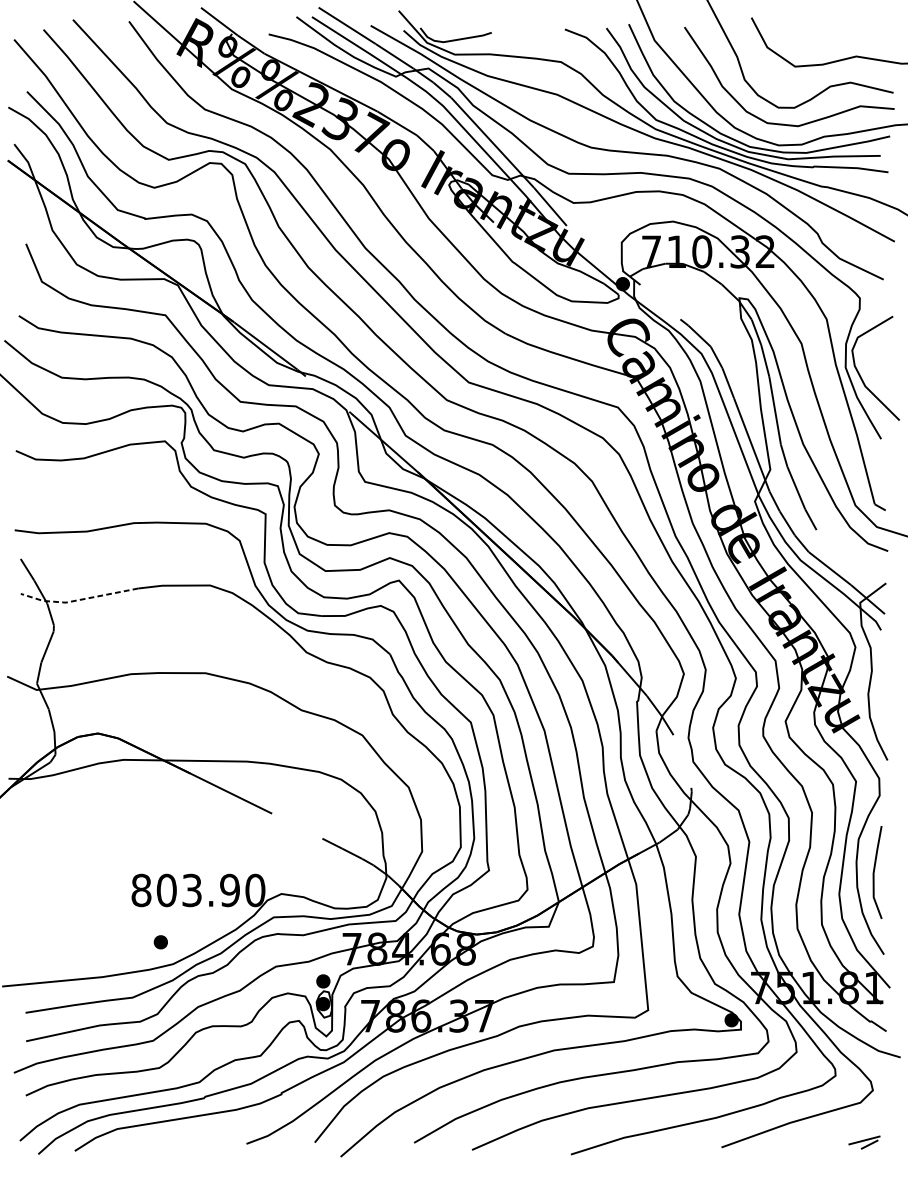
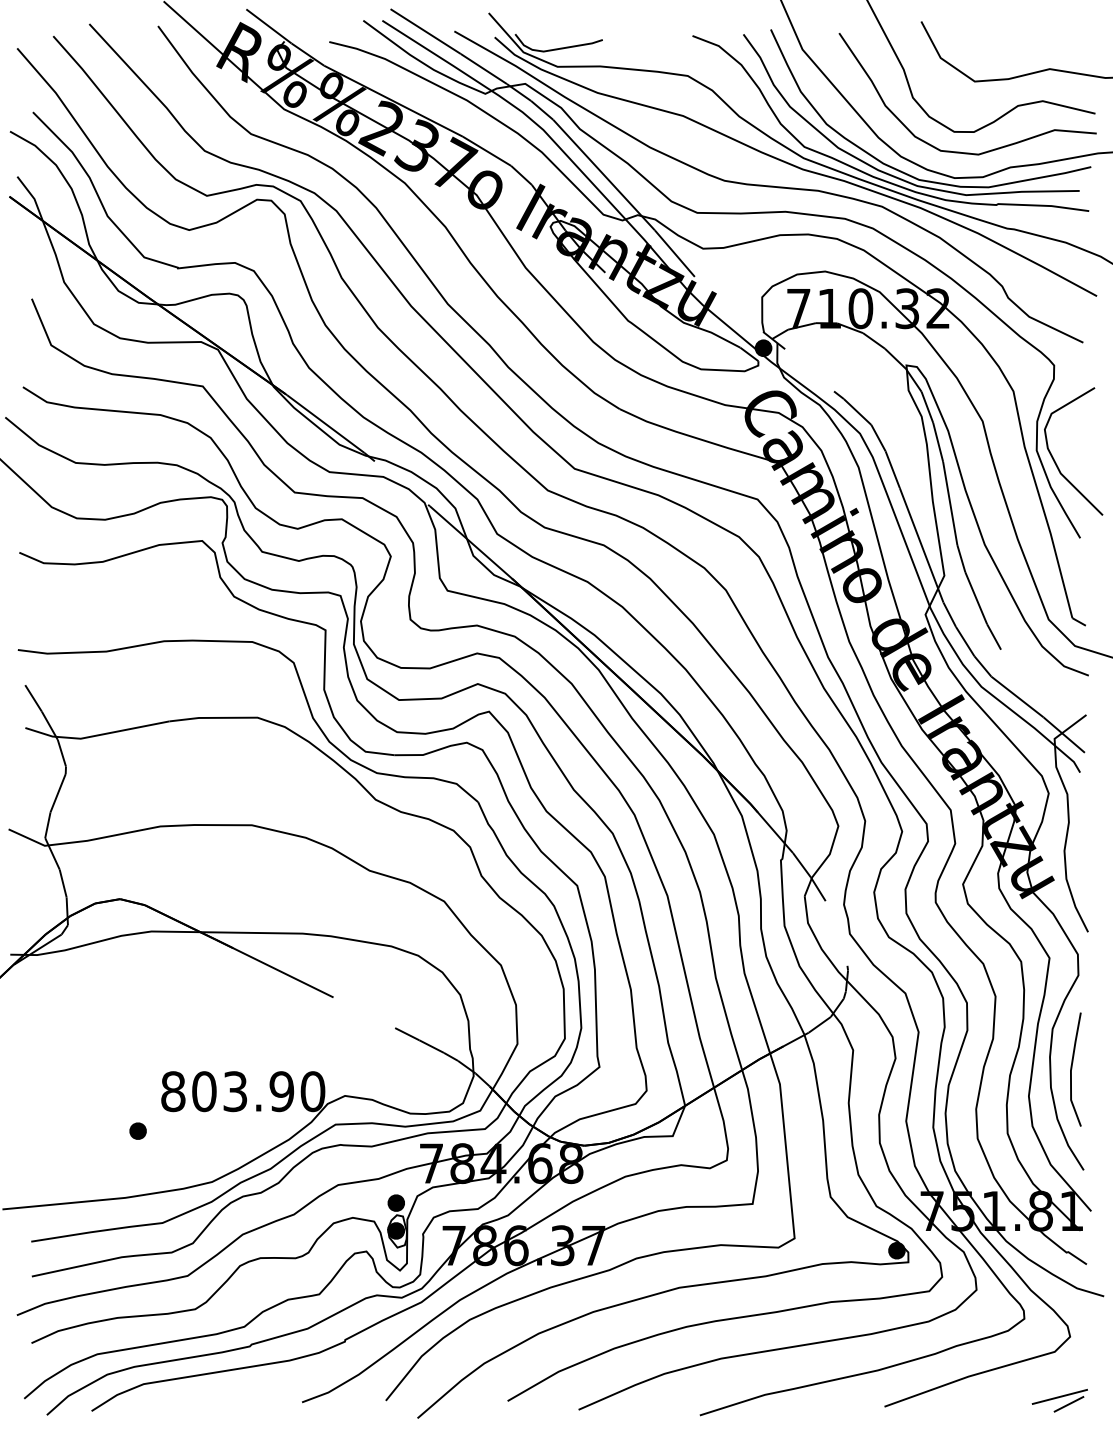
line: (78, 600) -> (95, 735), dashed -> solid
part: (160, 941) -> (137, 1130), moved
part: (864, 1142) -> (1059, 1400), size x1.43

